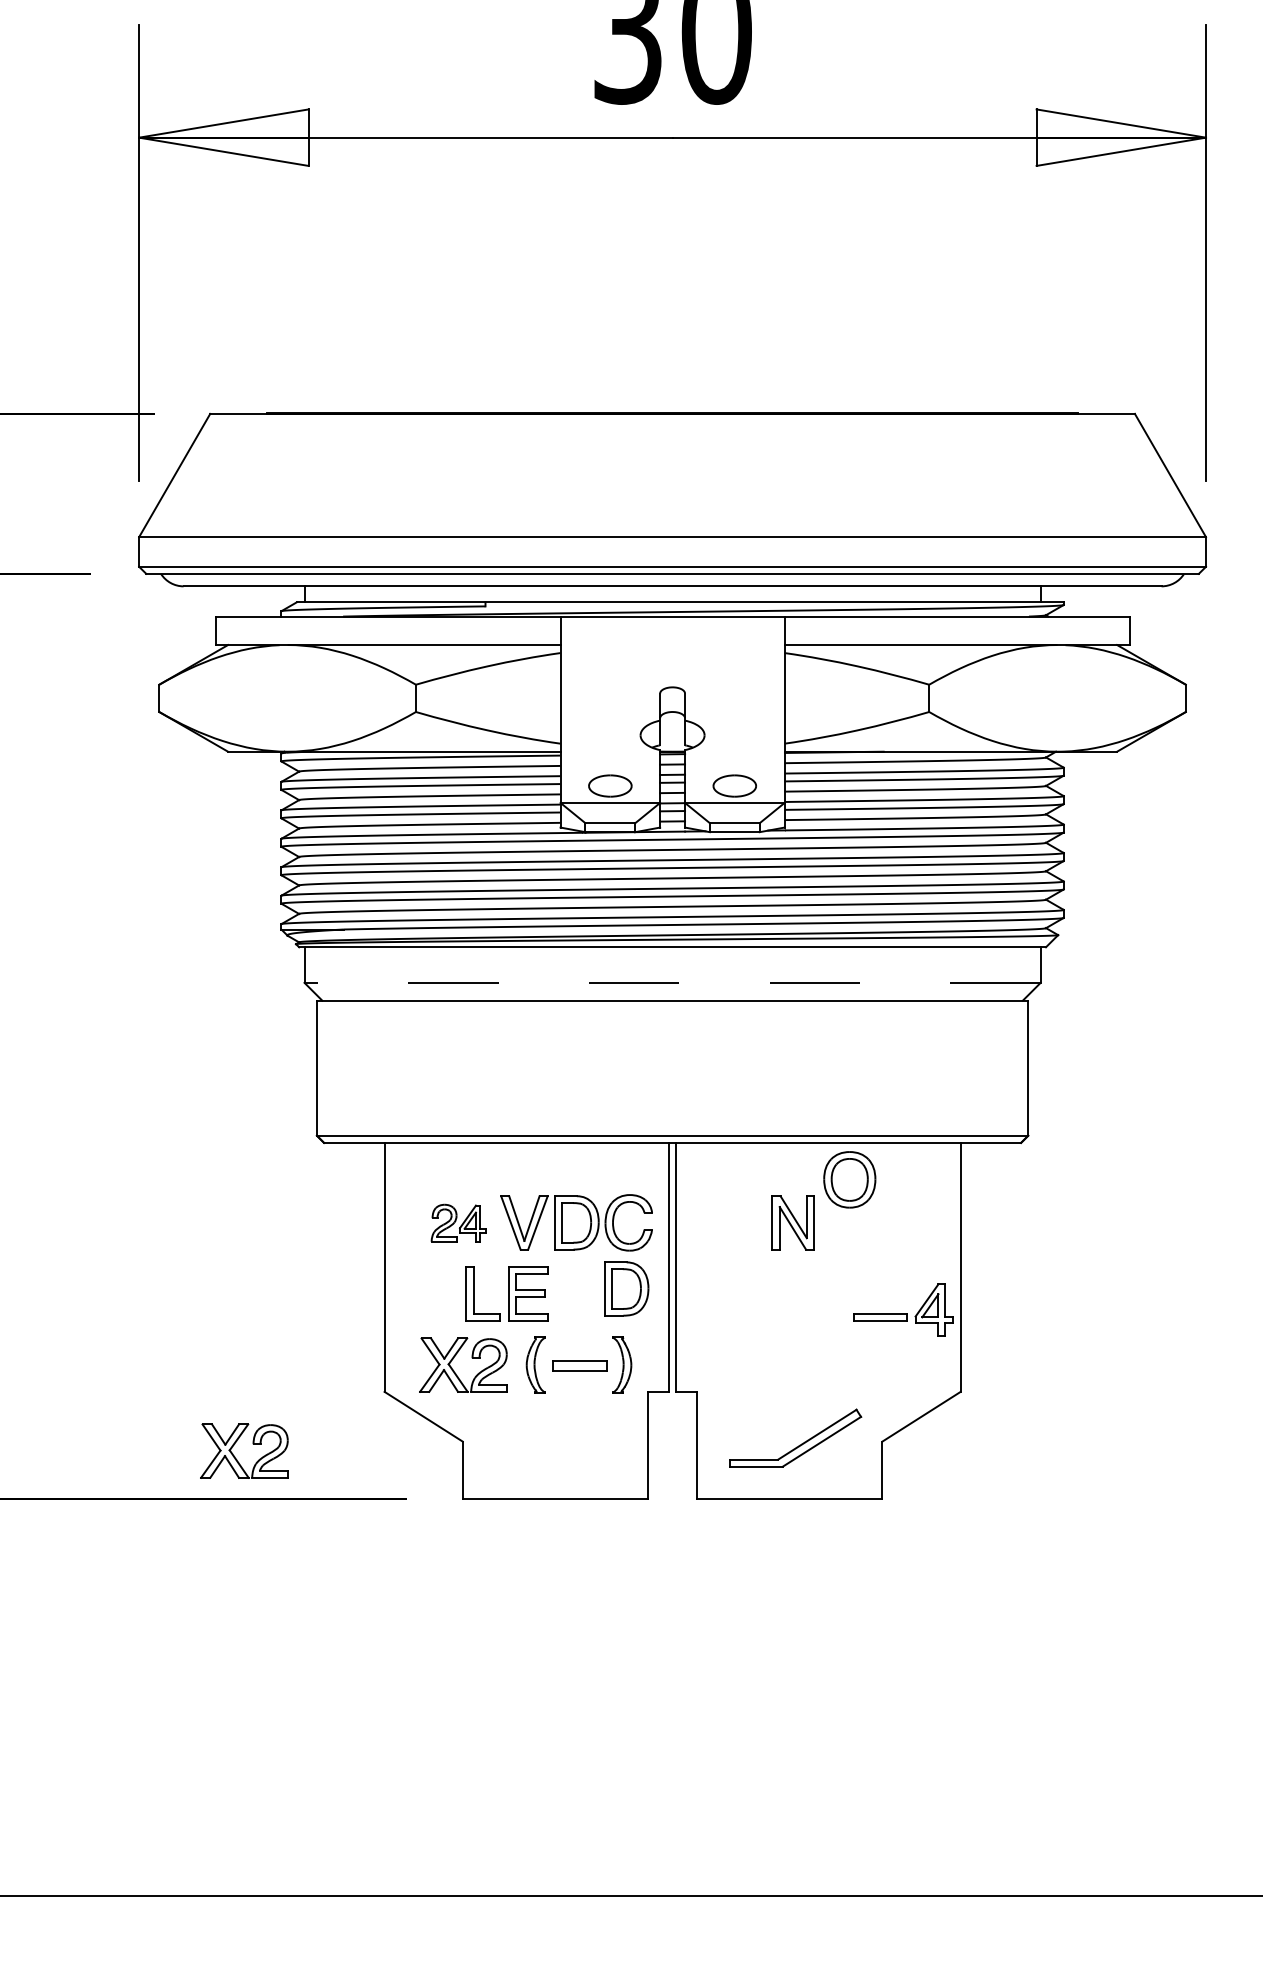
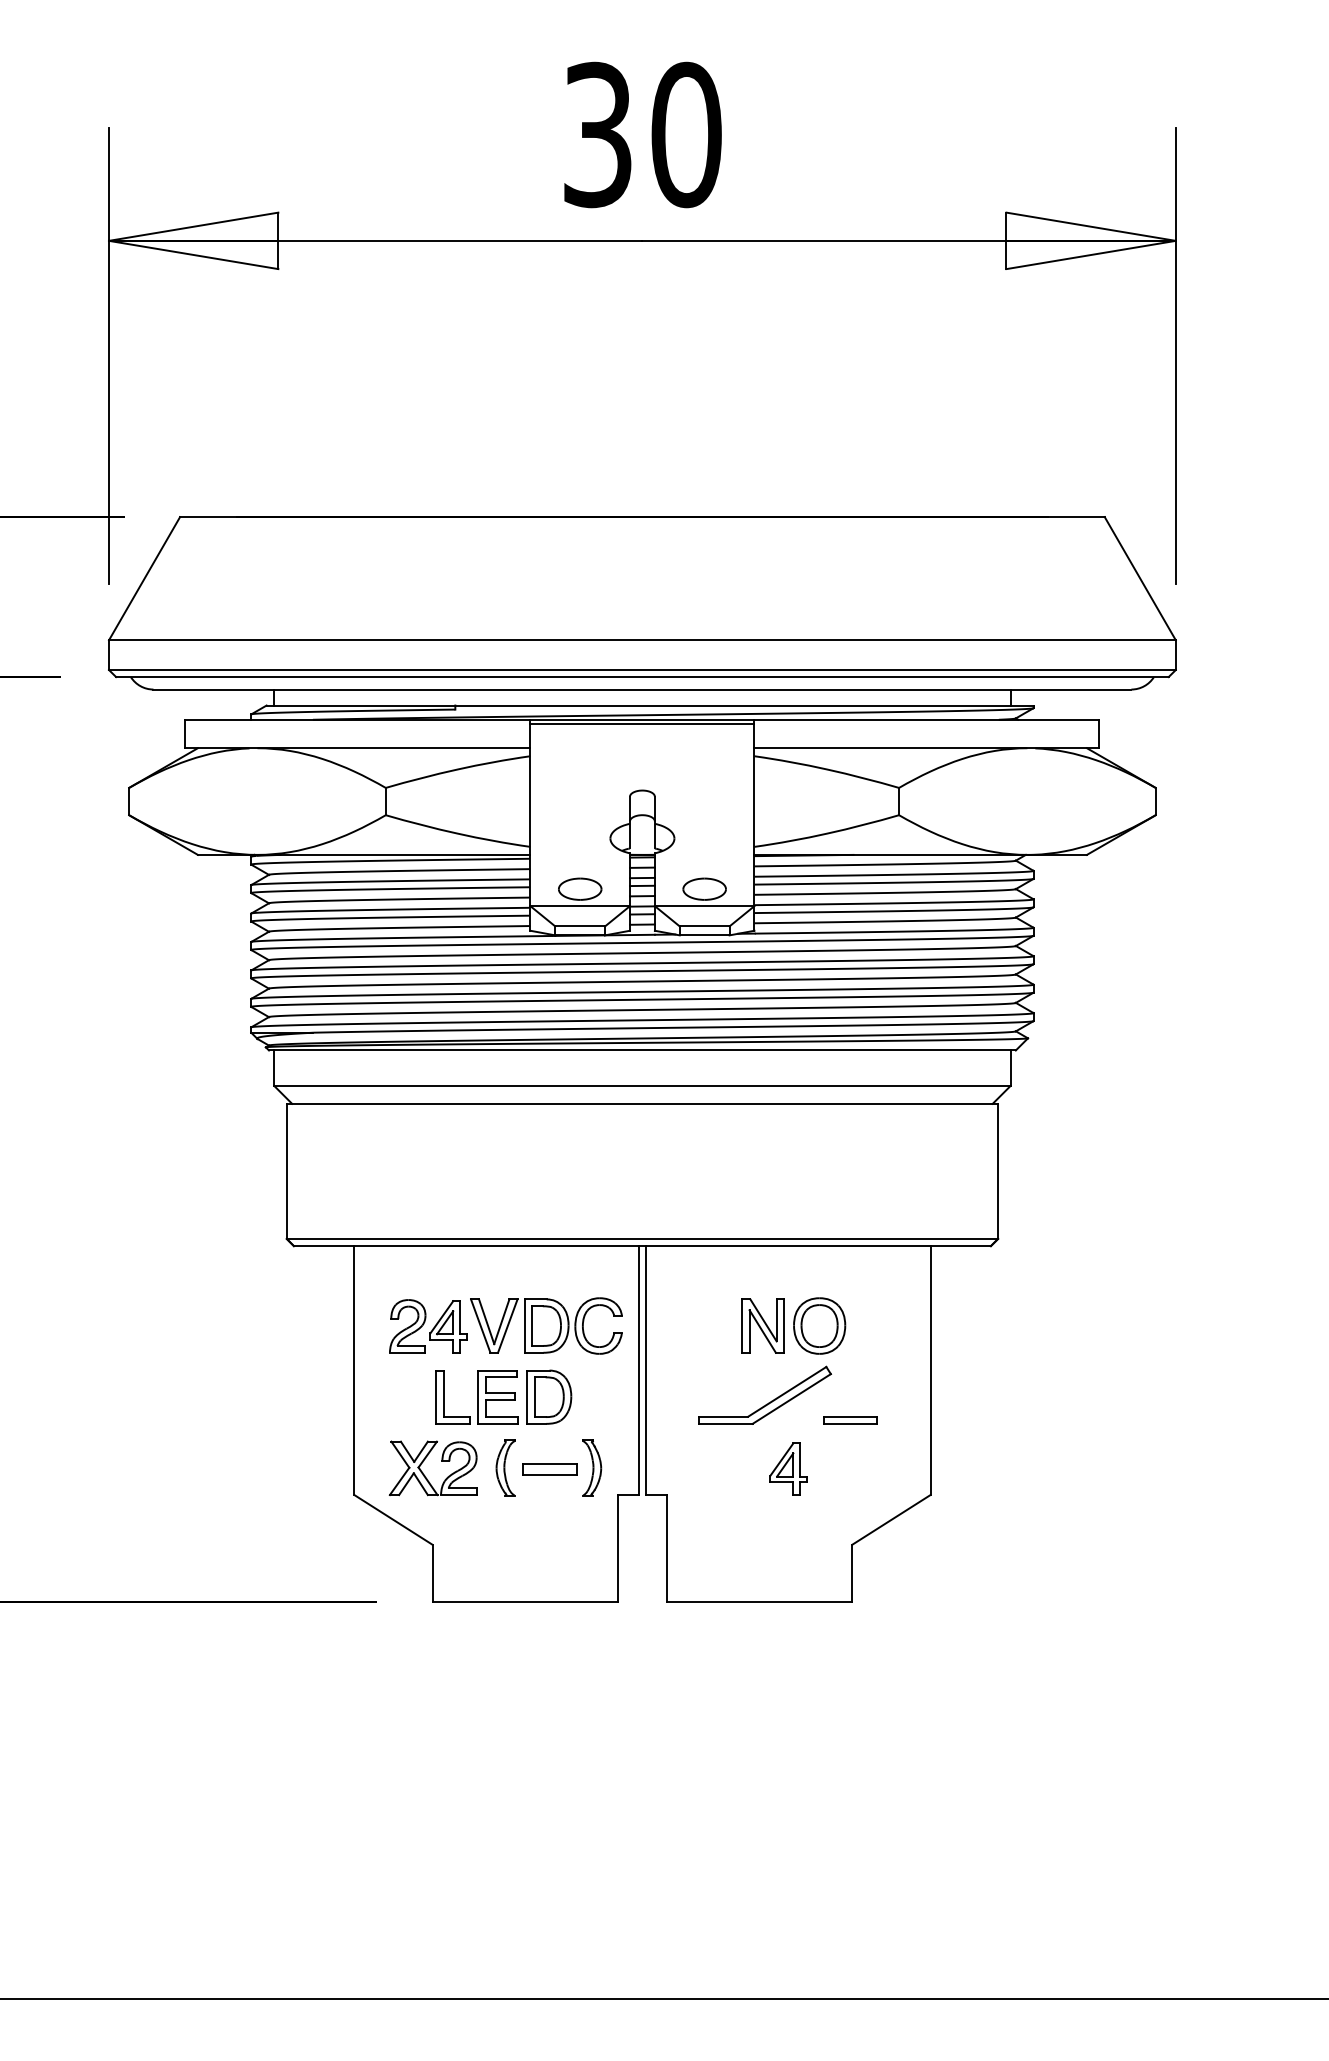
line: (672, 620) -> (642, 723), added
line: (671, 983) -> (641, 1086), dashed -> solid
part: (849, 1179) -> (819, 1325), moved
part: (458, 1223) -> (428, 1326), size x1.43
part: (626, 1288) -> (549, 1396), moved
part: (933, 1309) -> (788, 1468), moved
part: (798, 1445) -> (768, 1402), moved
part: (234, 1455) -> (204, 1558), removed

